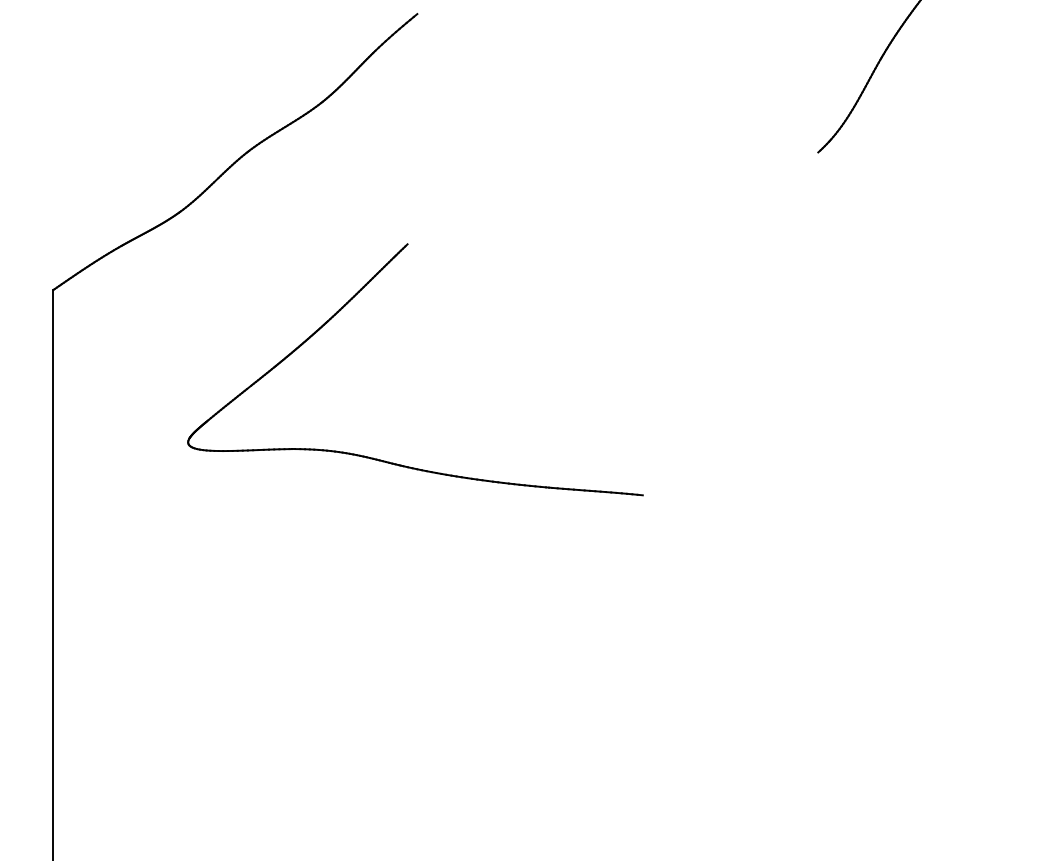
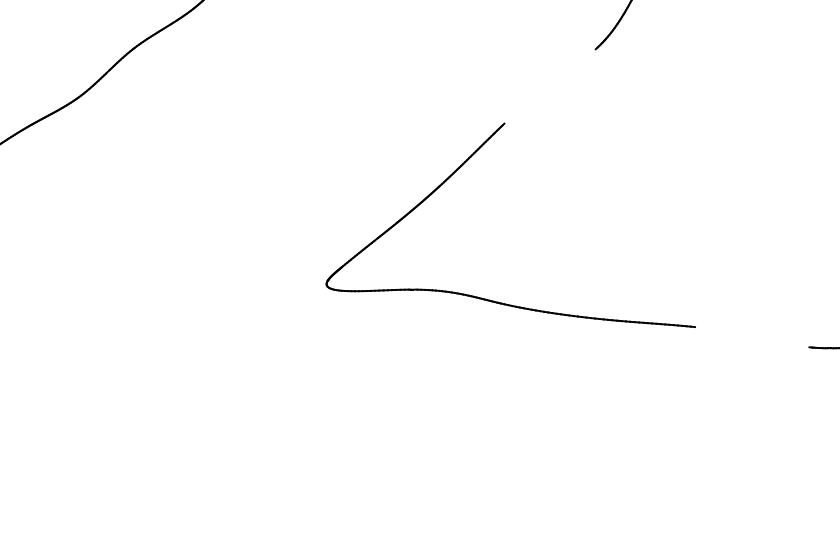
part: (349, 302) -> (457, 170), moved

